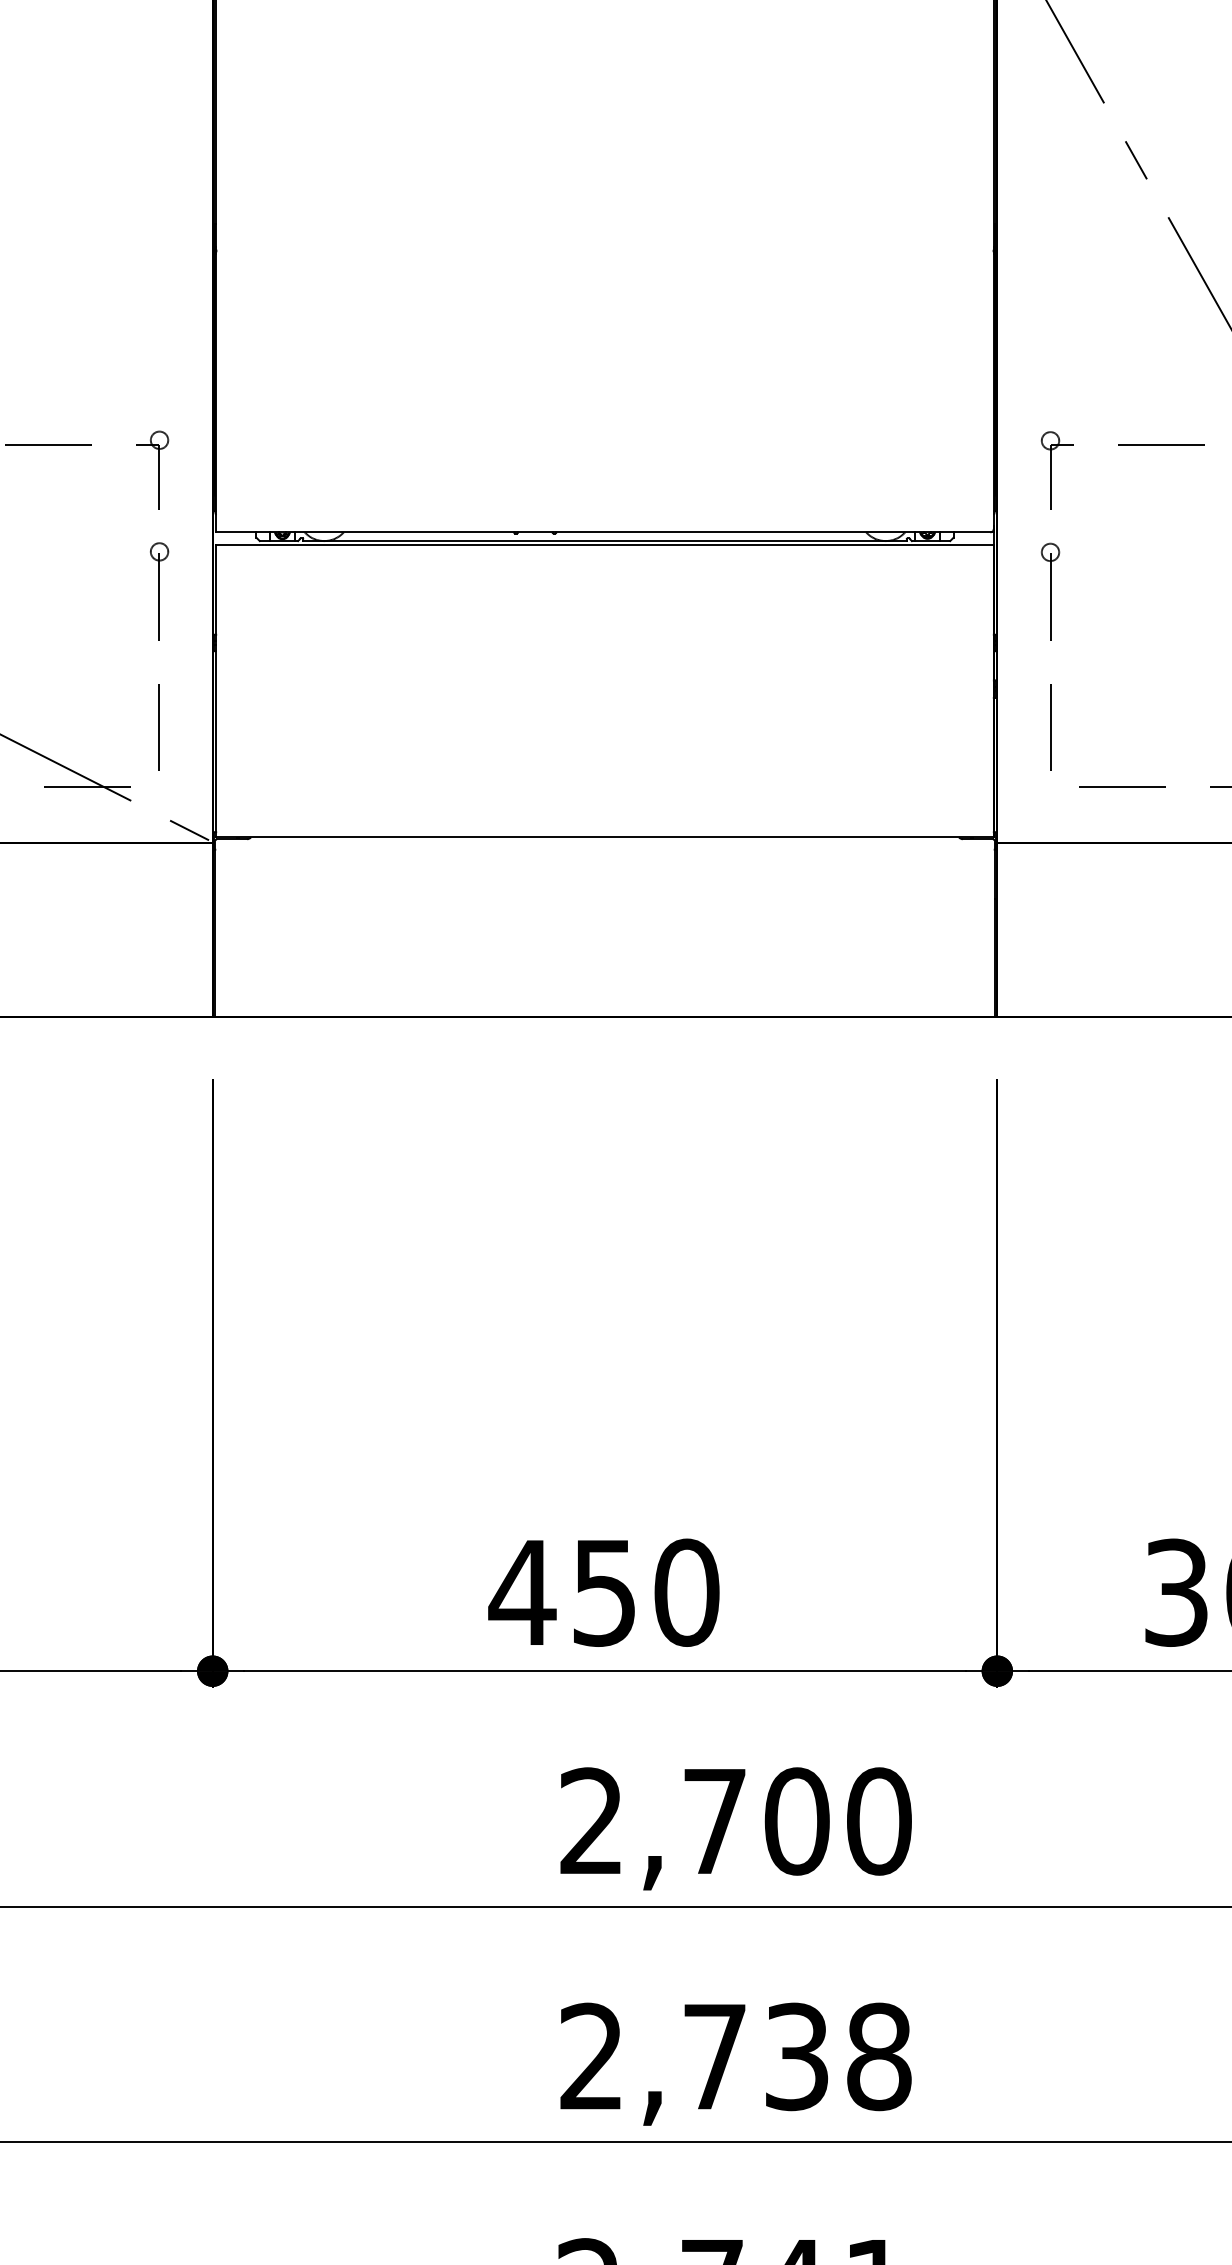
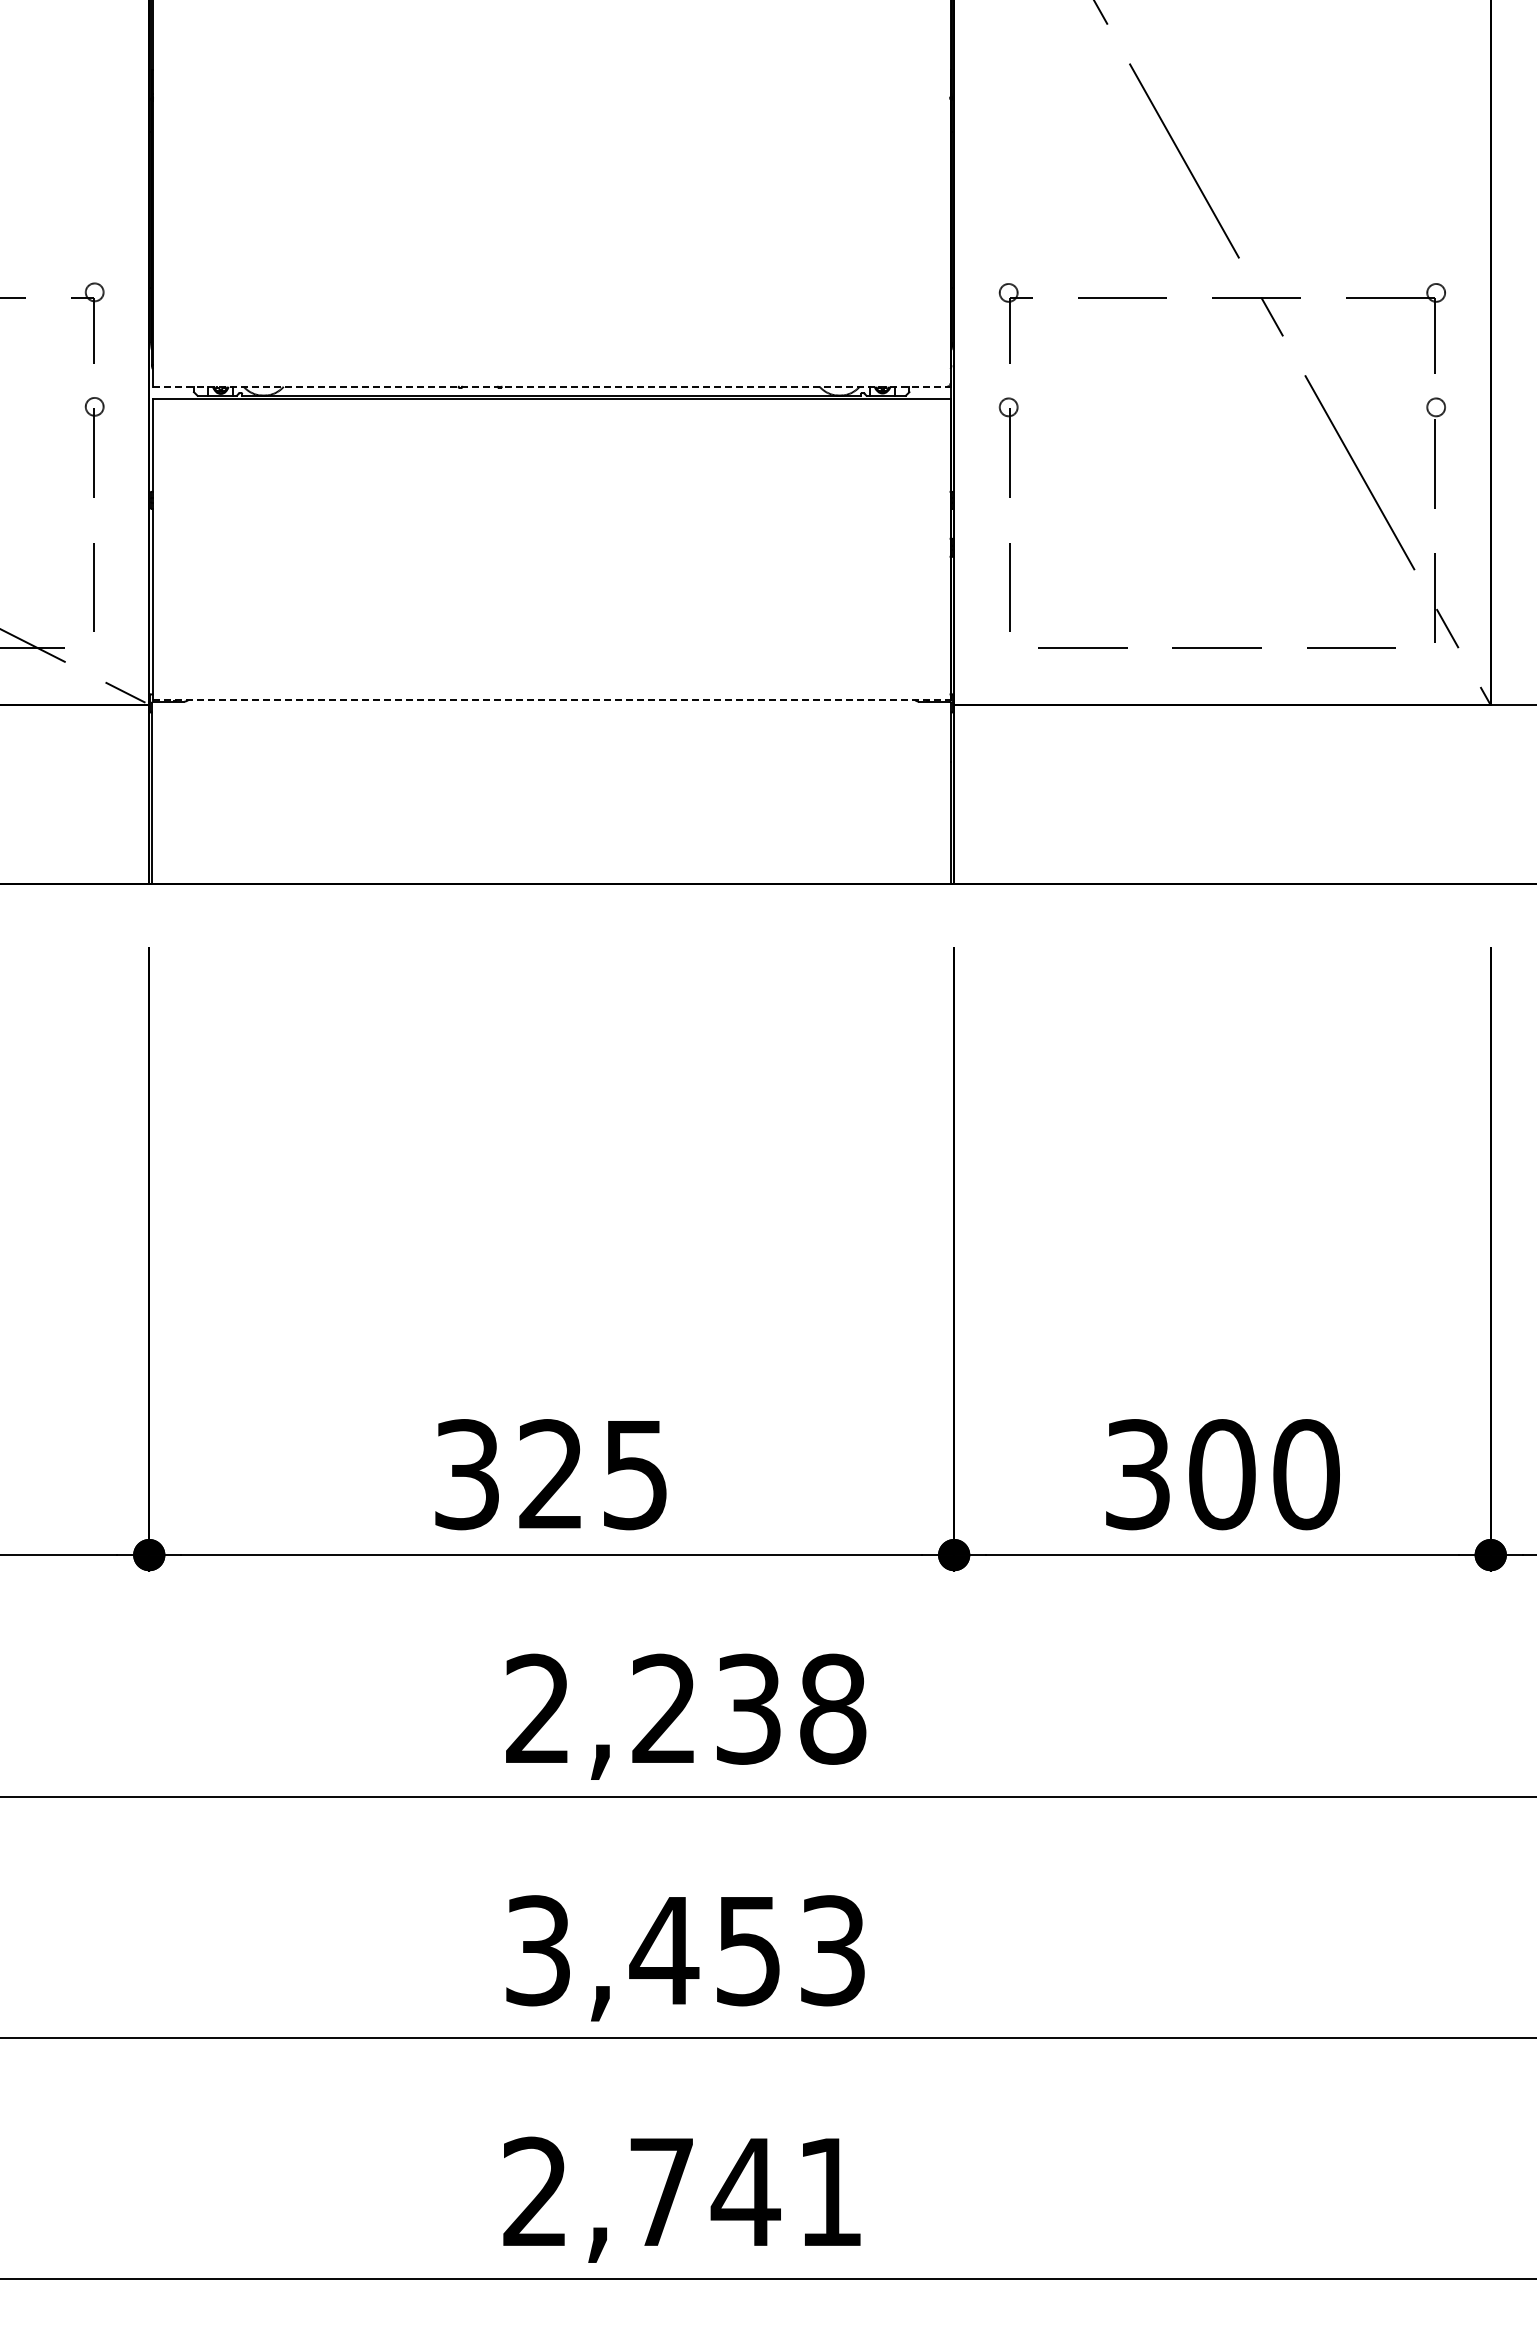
line: (604, 532) -> (551, 386), solid -> dashed
line: (604, 837) -> (551, 699), solid -> dashed
text: (603, 1592) -> (550, 1474), 450 -> 325
text: (797, 1820) -> (749, 1708), 2,700 -> 2,238
text: (736, 2056) -> (686, 1950), 2,738 -> 3,453

